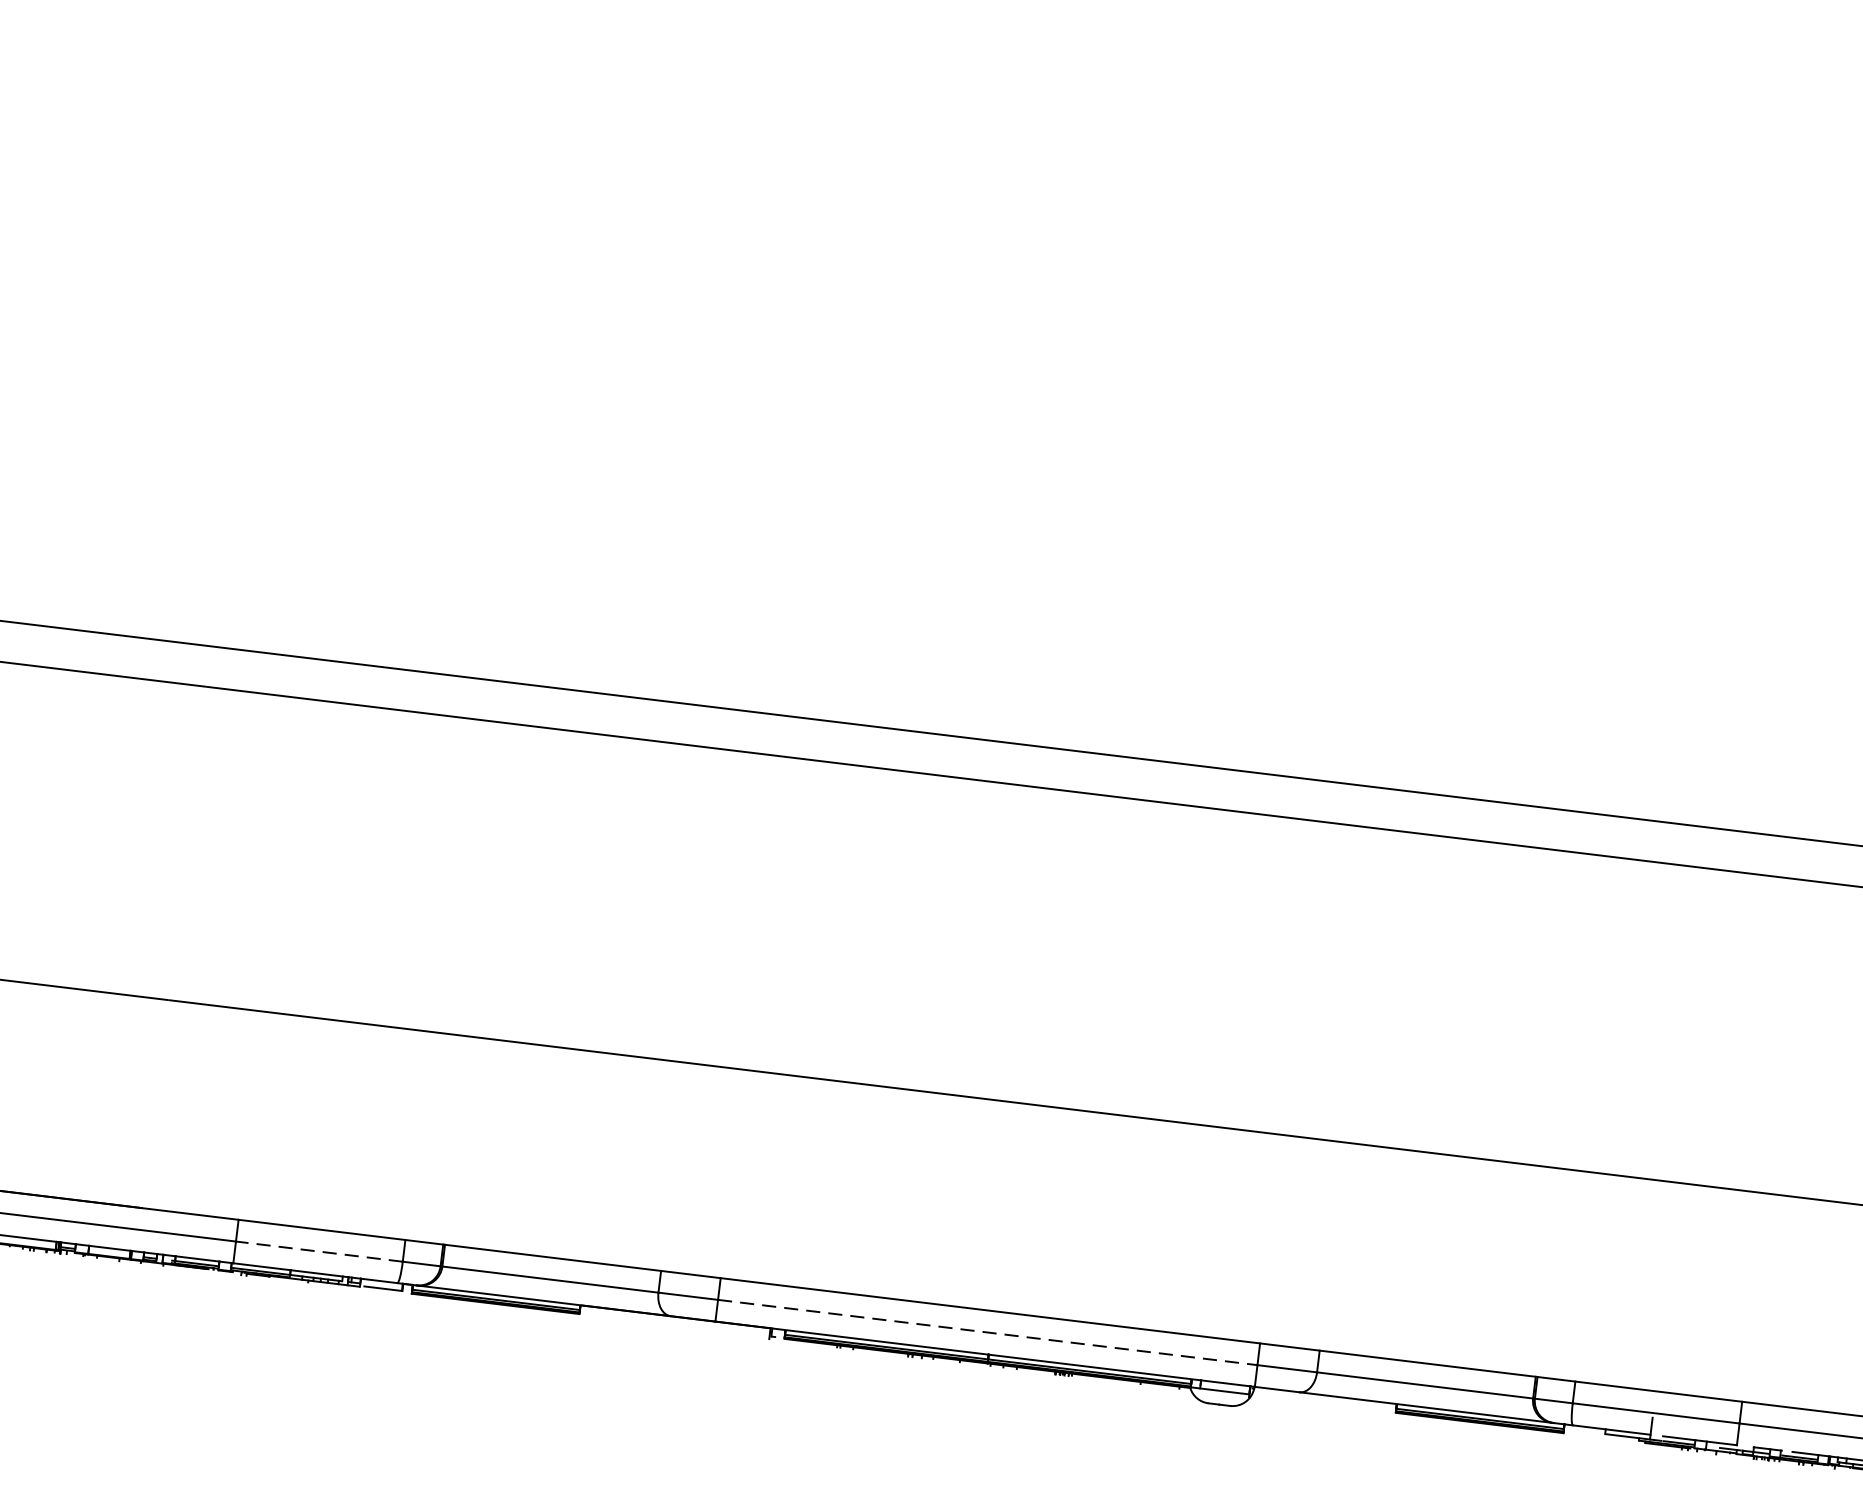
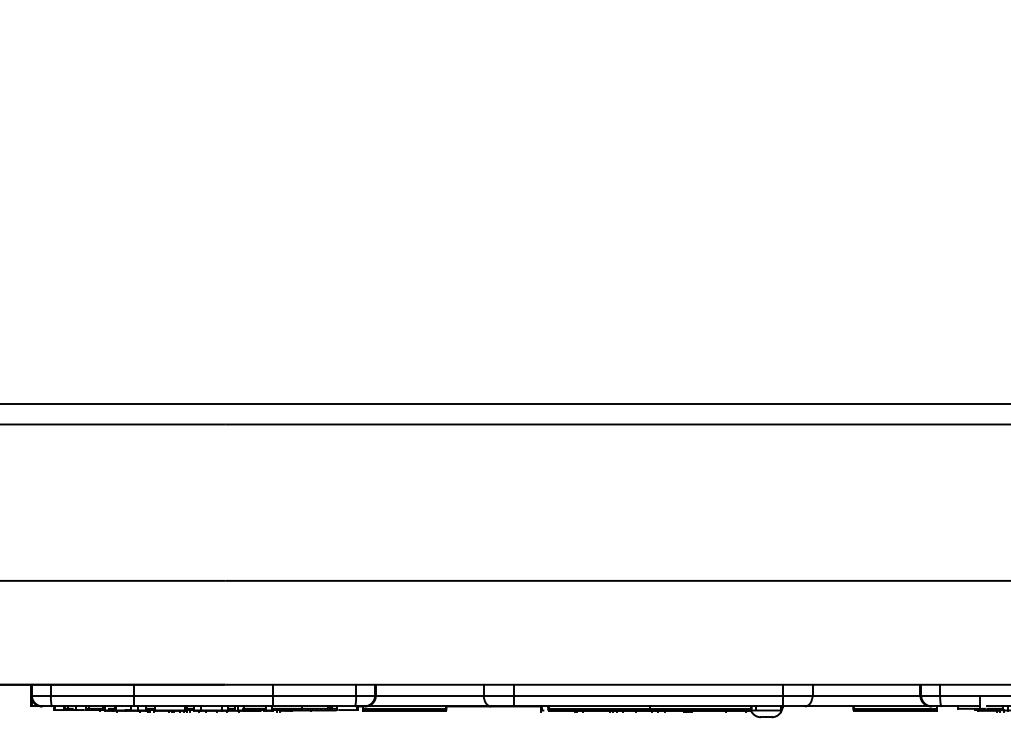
line: (319, 1251) -> (314, 695), dashed -> solid
line: (988, 1332) -> (648, 695), dashed -> solid

